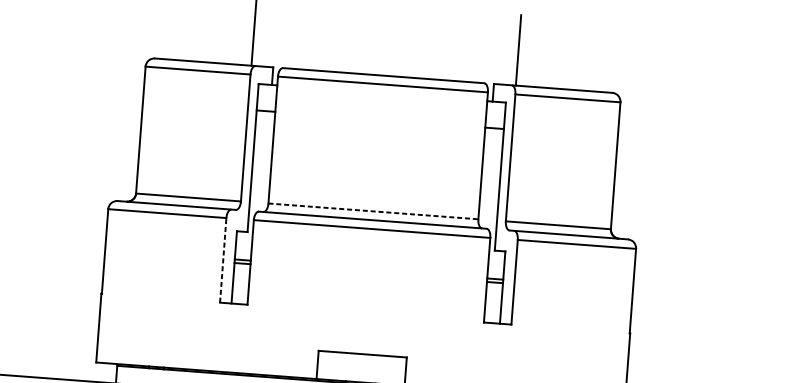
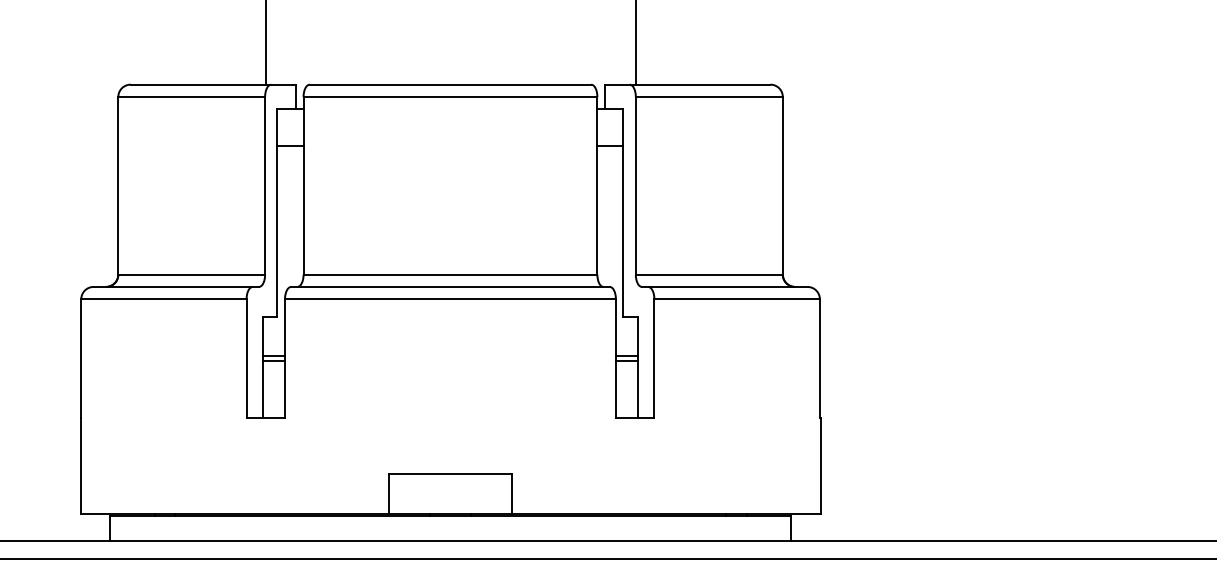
line: (373, 211) -> (450, 274), dashed -> solid
line: (223, 259) -> (246, 357), dashed -> solid

